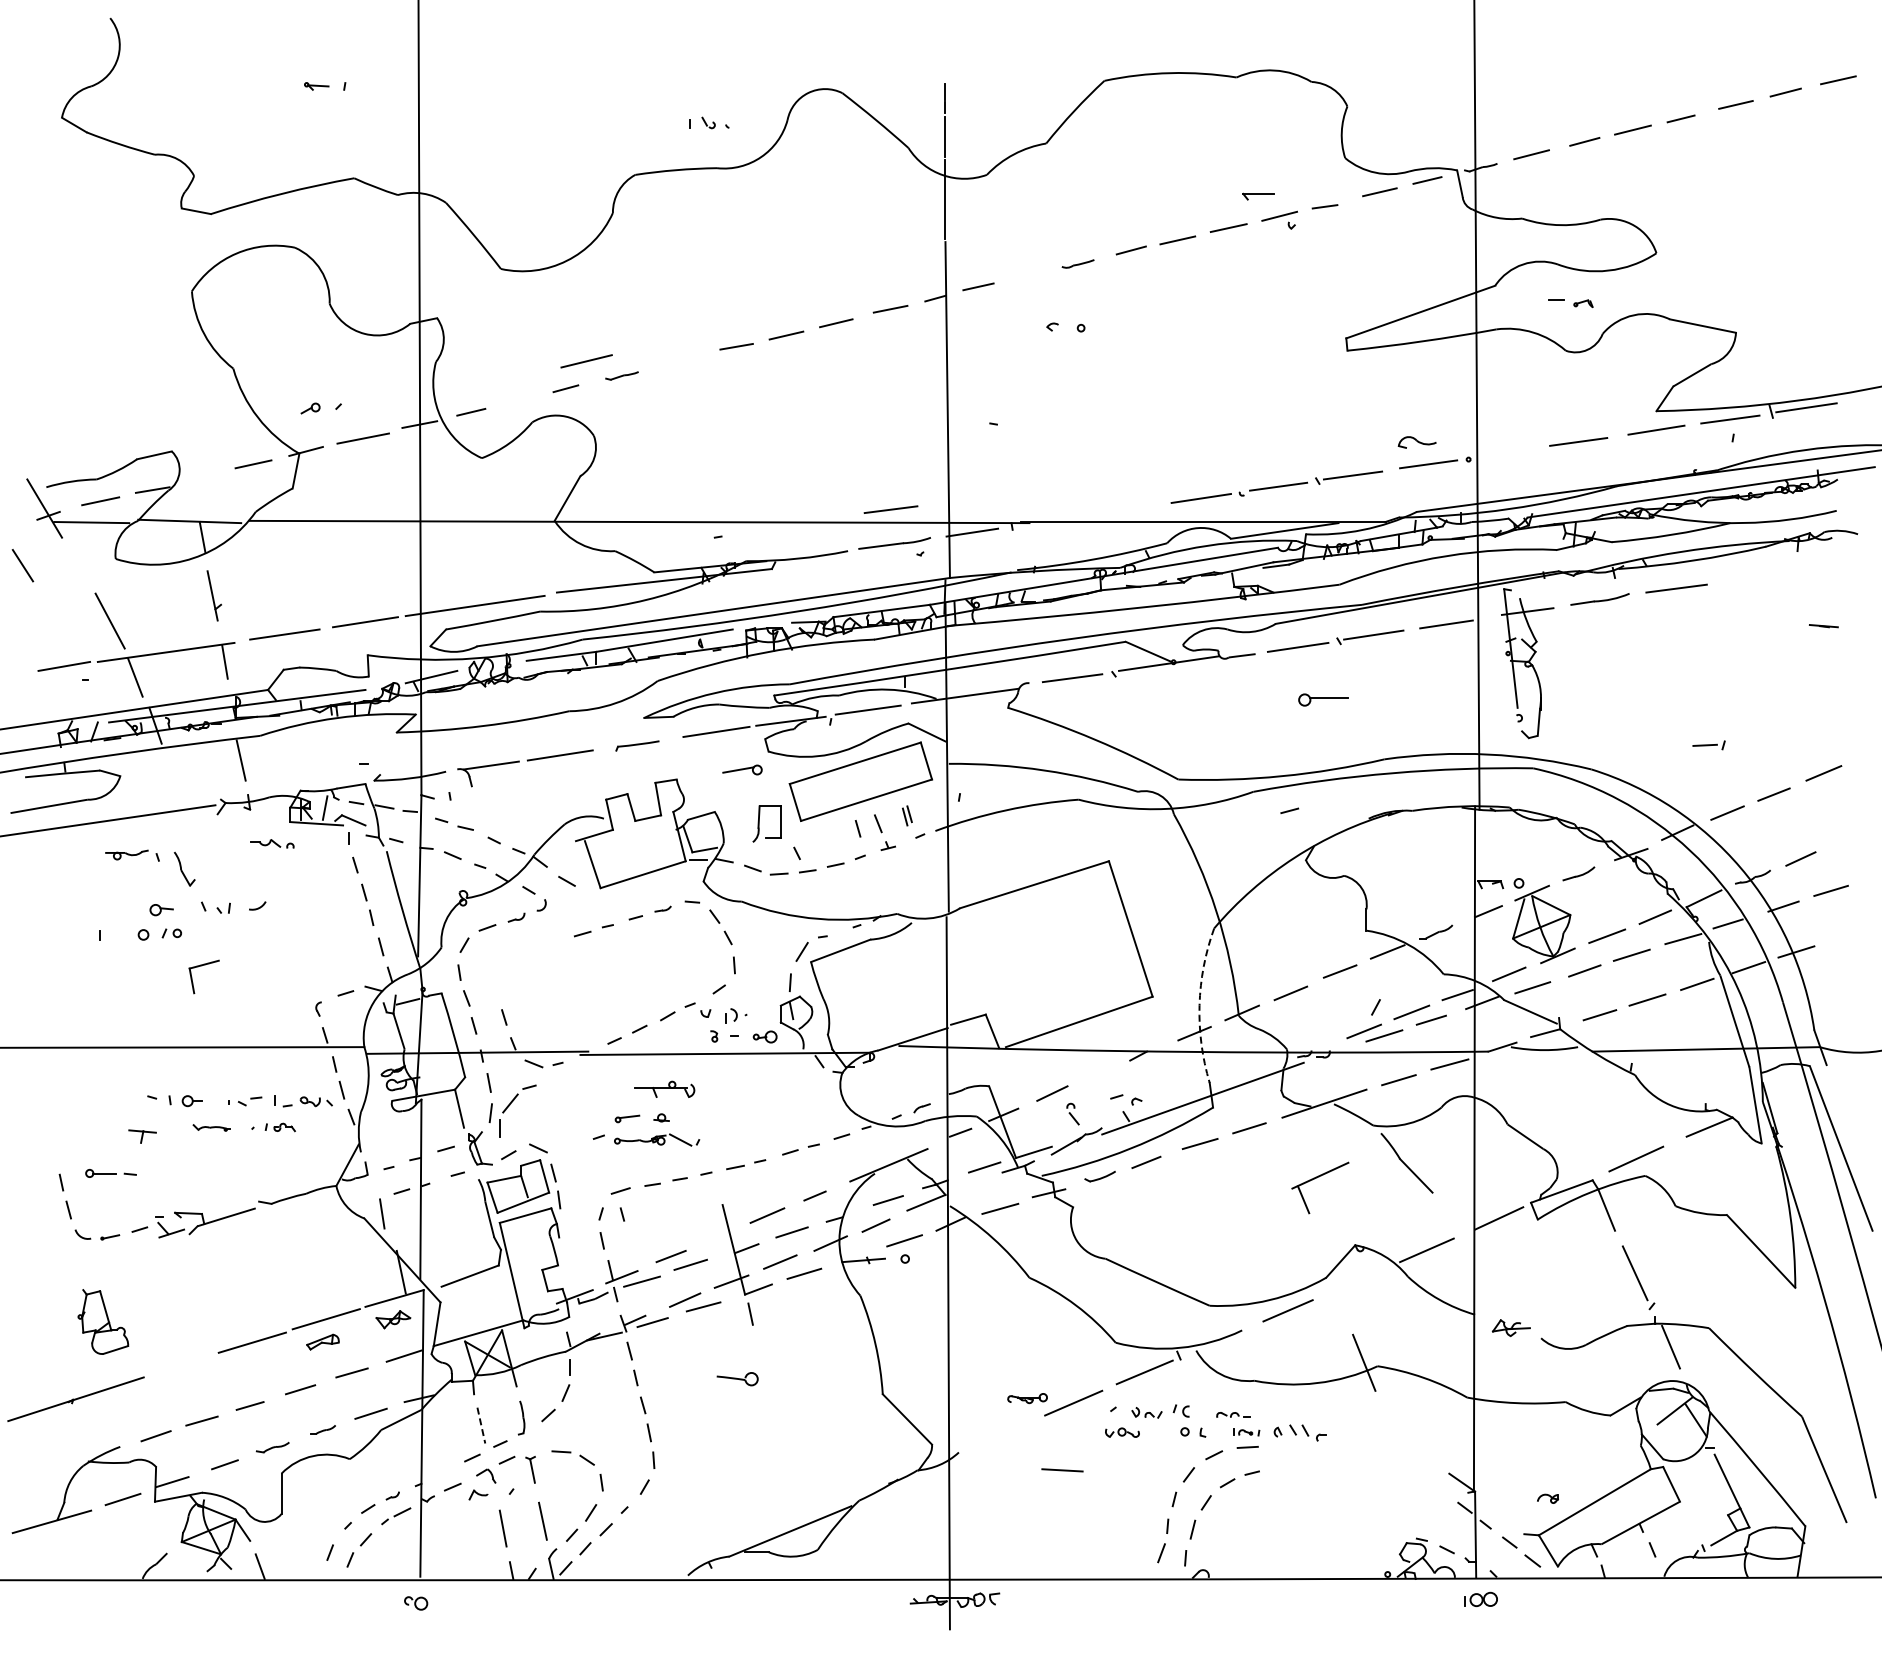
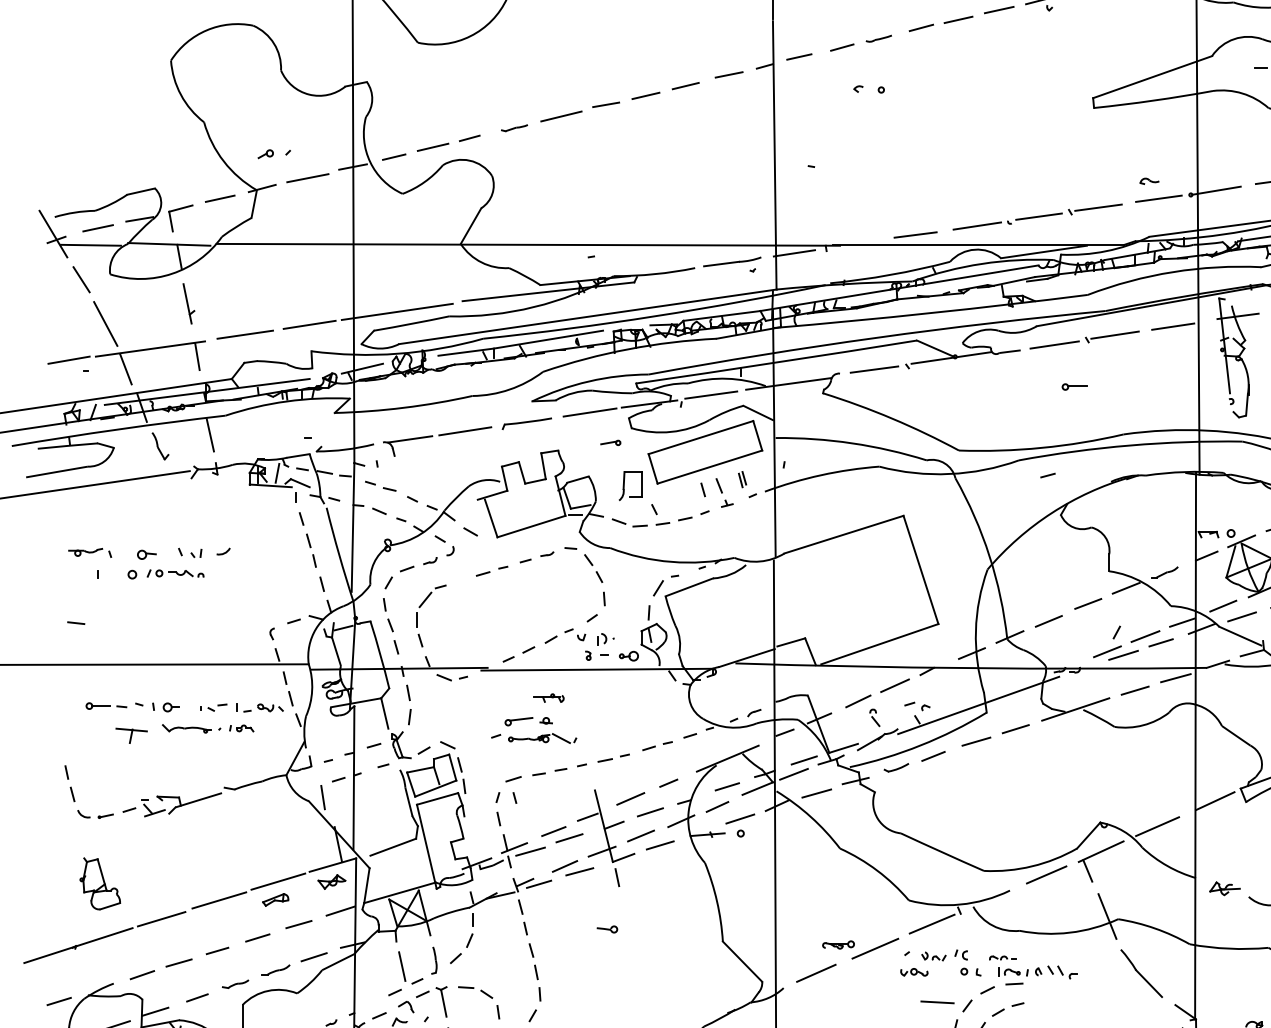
line: (1032, 274) -> (842, 47), added
line: (586, 361) -> (561, 116), moved
line: (519, 399) -> (432, 146), added
part: (1416, 442) -> (1149, 181), size x0.62
line: (1500, 454) -> (1216, 190), added
line: (890, 509) -> (915, 234), moved
line: (22, 565) -> (81, 279), moved
part: (1322, 699) -> (1074, 386), size x0.62
part: (637, 745) -> (526, 423), size x1.43
part: (742, 769) -> (610, 442), size x0.62
part: (272, 843) -> (186, 573), moved
part: (132, 855) -> (90, 552), moved
part: (184, 868) -> (160, 445), moved
part: (202, 966) -> (179, 210), moved
line: (73, 995) -> (76, 623), added
arc: (1199, 1005) -> (975, 631), dashed -> solid
line: (1097, 1073) -> (894, 685), added
part: (665, 1089) -> (549, 698), size x0.62
part: (510, 1105) -> (425, 601), moved
part: (627, 1118) -> (518, 721), size x1.43
part: (211, 1127) -> (186, 728), size x1.67
part: (142, 1136) -> (131, 735), size x1.43
part: (1406, 1163) -> (1141, 973), moved
part: (110, 1173) -> (105, 706), moved
part: (1316, 1178) -> (1098, 853), moved
line: (971, 1184) -> (793, 774), added
line: (713, 1238) -> (587, 817), added
line: (179, 1366) -> (161, 919), added
part: (738, 1378) -> (607, 929), size x0.62
line: (481, 1426) -> (402, 967), dashed -> solid
part: (323, 1429) -> (276, 969), size x1.43
part: (1246, 1432) -> (1013, 972), size x1.43
line: (999, 1433) -> (816, 972), added
line: (51, 1468) -> (58, 1000), added
part: (530, 1469) -> (441, 1001), size x1.43
line: (1062, 1470) -> (937, 1002), moved

